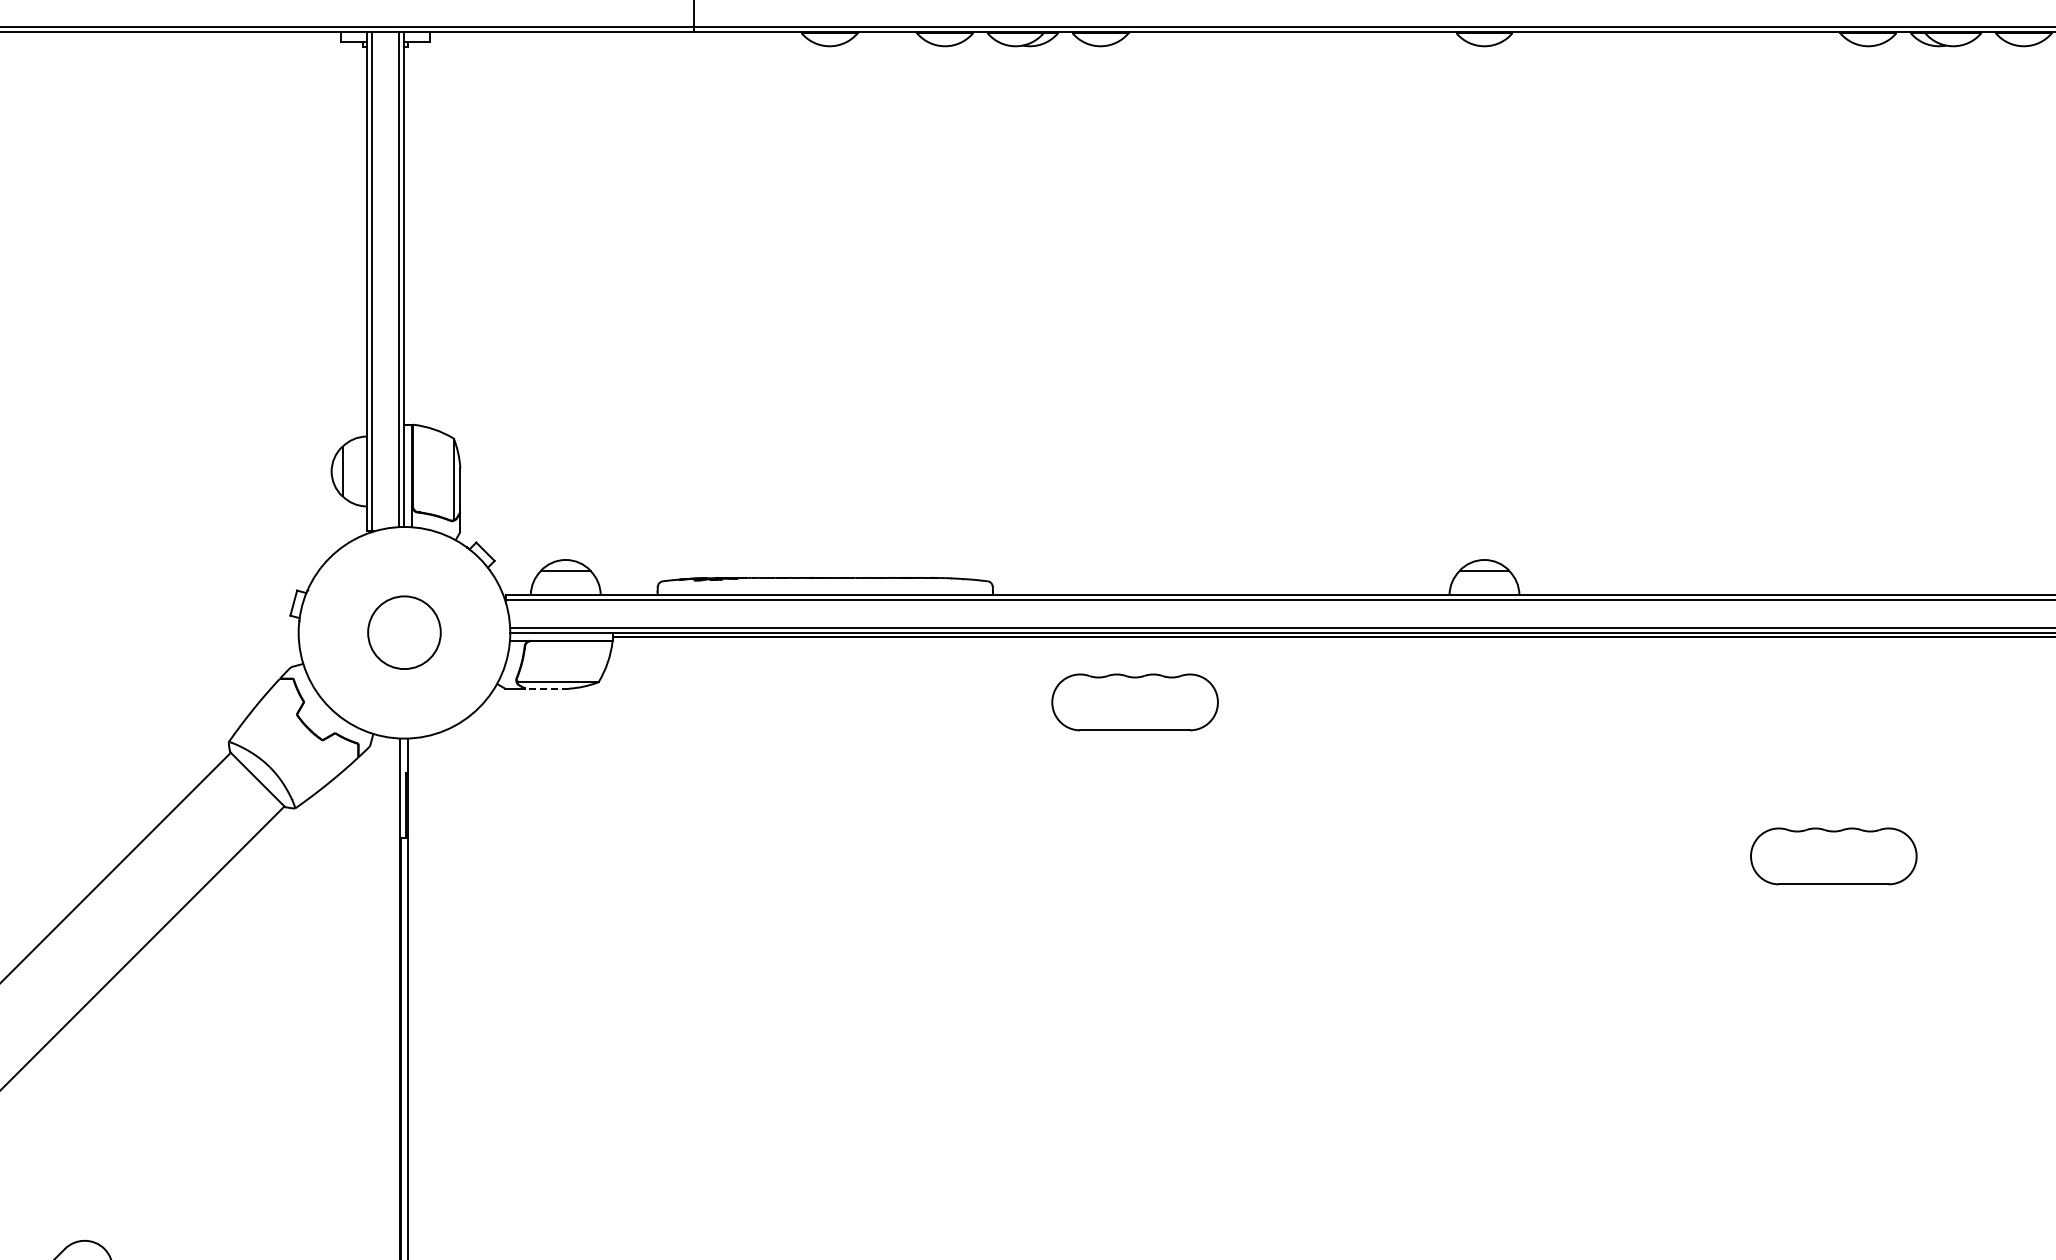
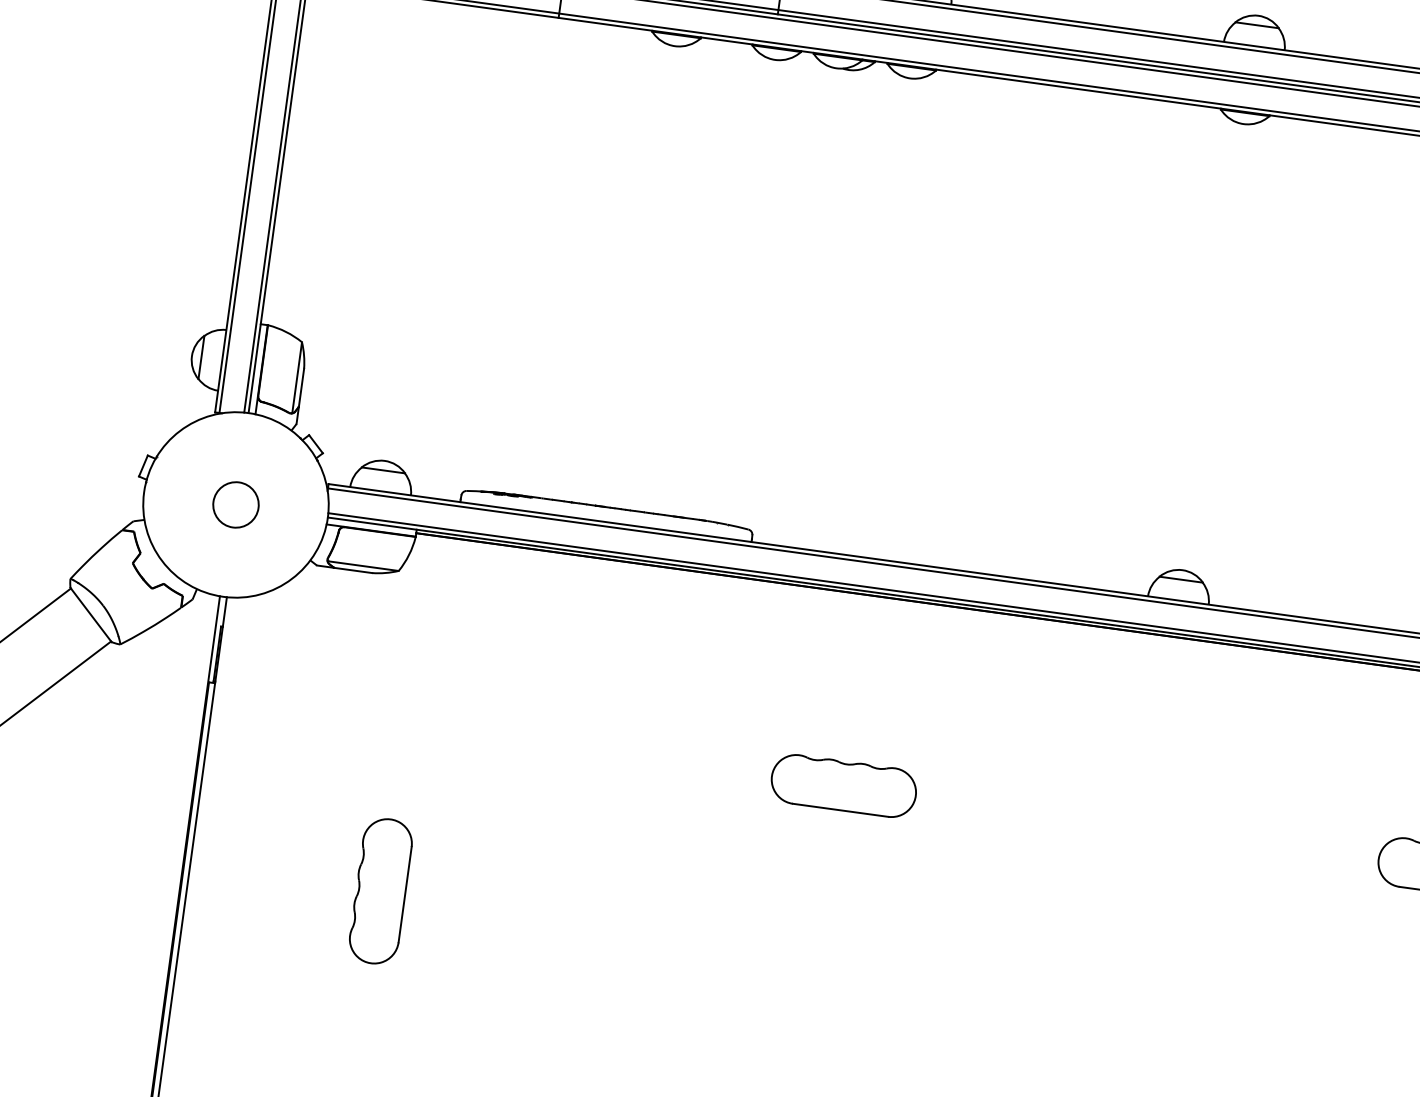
circle: (404, 632) -> (236, 504), size x0.71
line: (547, 688) -> (353, 570), dashed -> solid
part: (1134, 702) -> (843, 786), moved
part: (627, 1046) -> (380, 890), added

